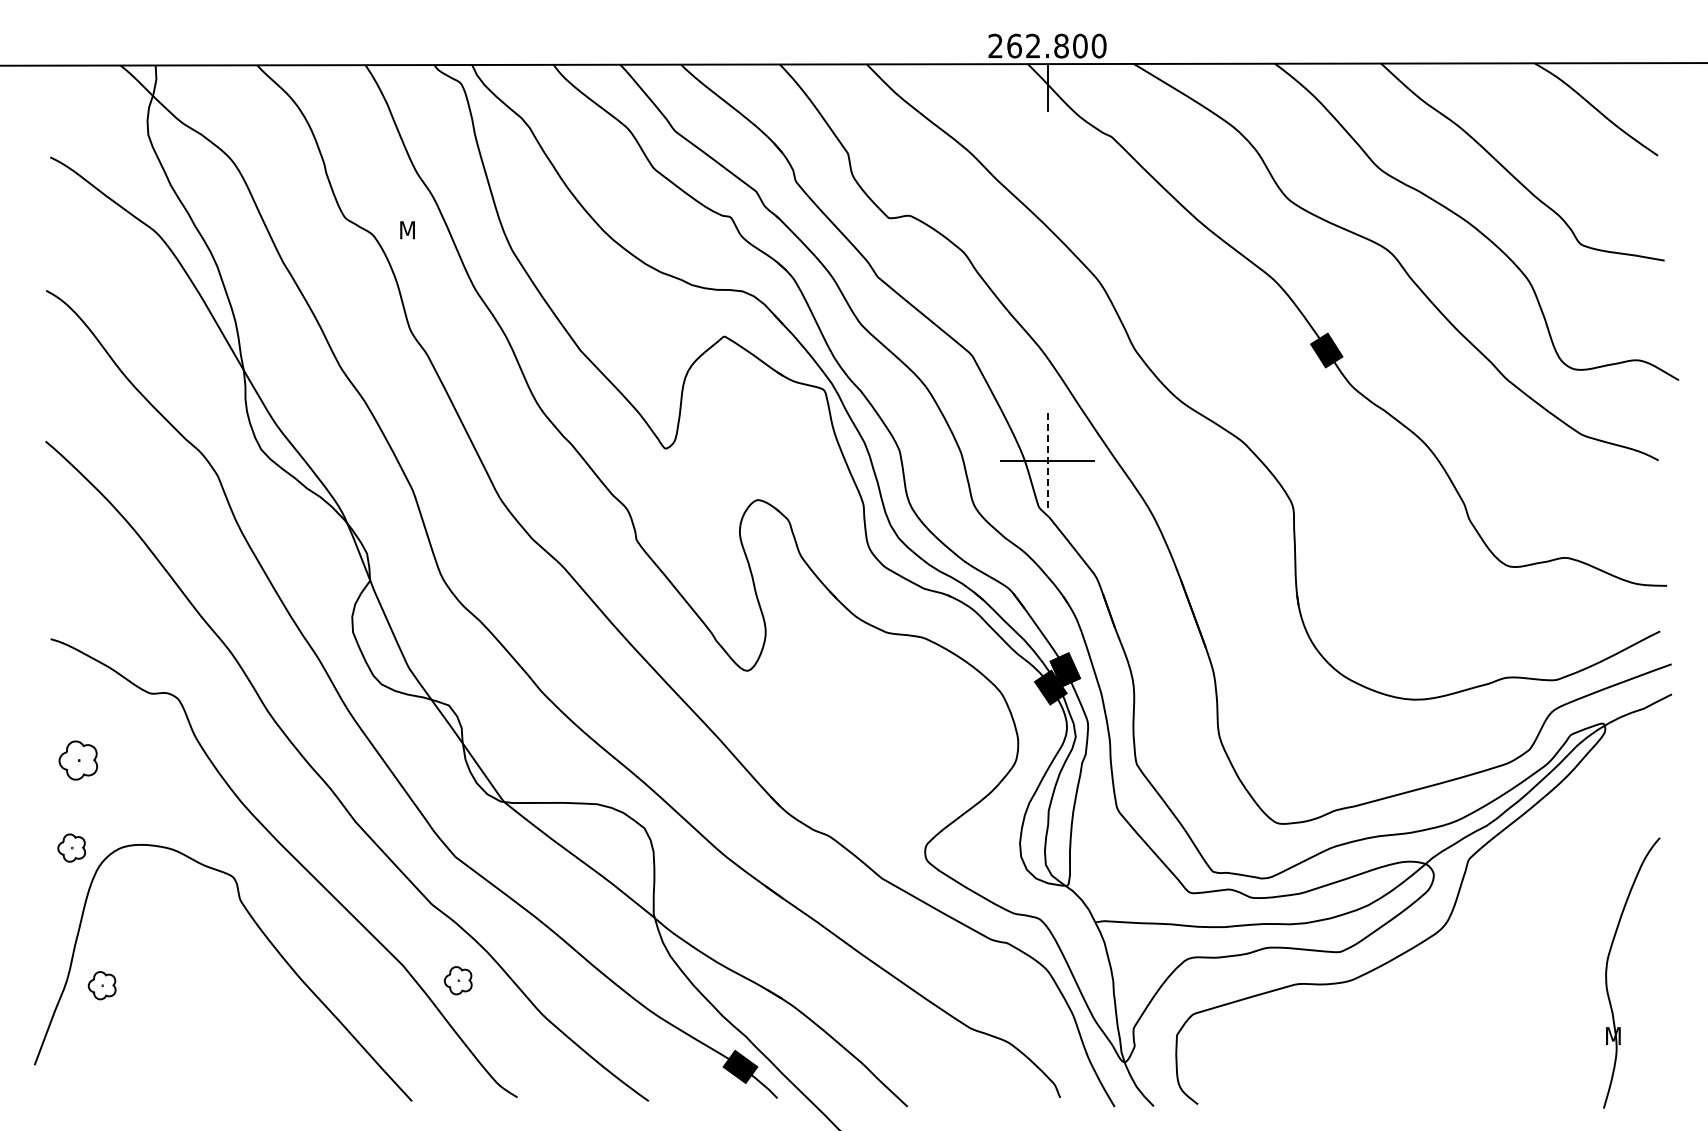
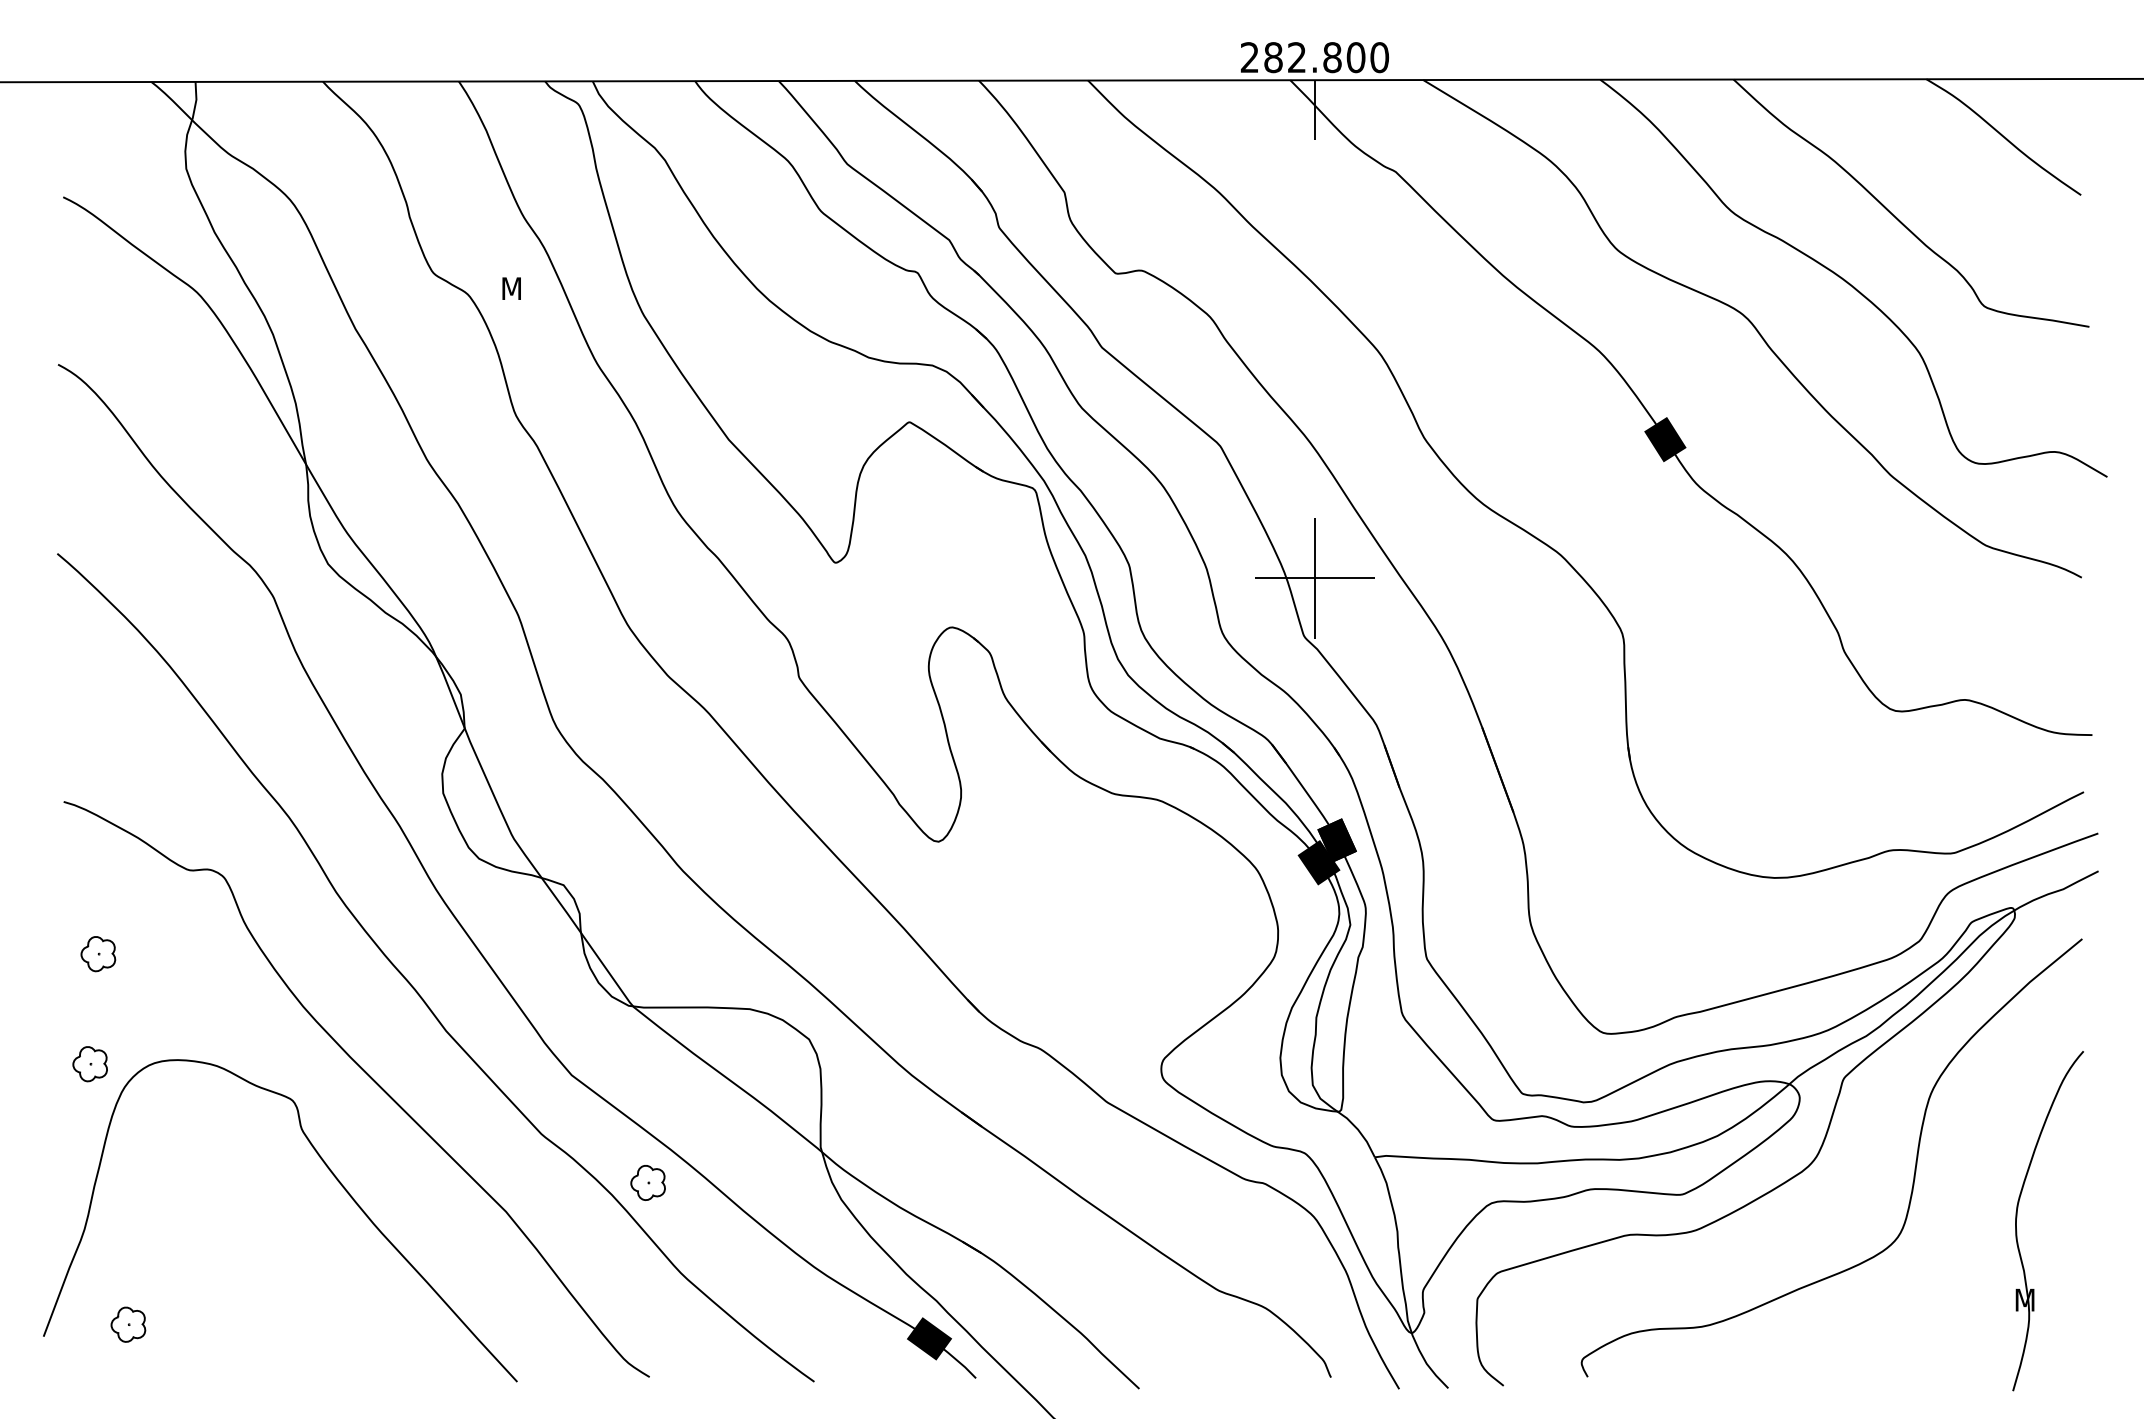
text: (1014, 45) -> (1273, 56), 262.800 -> 282.800
line: (1047, 461) -> (1314, 578), dashed -> solid
part: (77, 759) -> (97, 952), size x0.71
curve: (1524, 934) -> (1913, 1172), added
part: (458, 980) -> (648, 1182), moved
part: (101, 985) -> (127, 1324), moved

